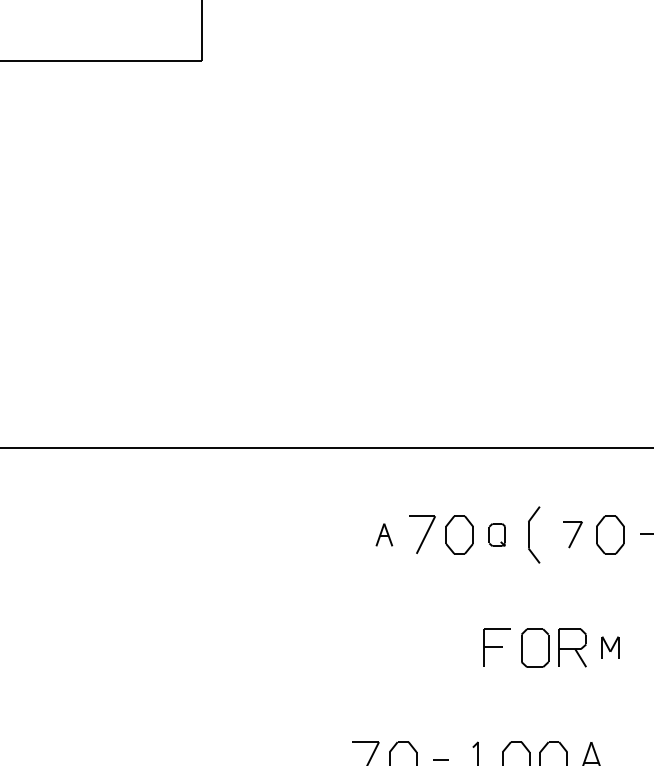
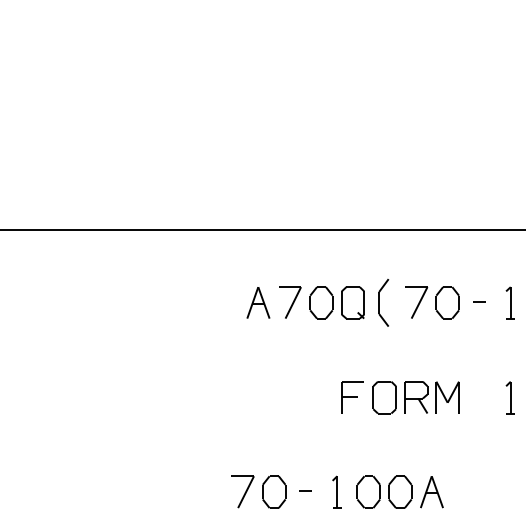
part: (384, 534) -> (258, 302), size x1.67
part: (497, 534) -> (353, 302), size x1.67
part: (572, 534) -> (415, 302), size x1.43
part: (610, 647) -> (447, 397), size x1.67

